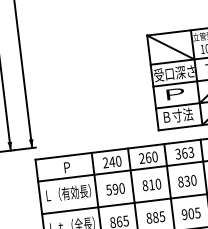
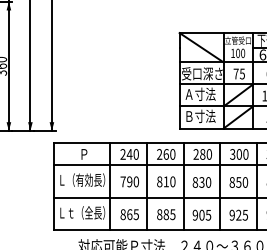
text: (175, 93) -> (200, 93), Ｐ -> Ａ寸法
text: (184, 153) -> (202, 154), 363 -> 280
text: (108, 189) -> (122, 181), 590 -> 790

